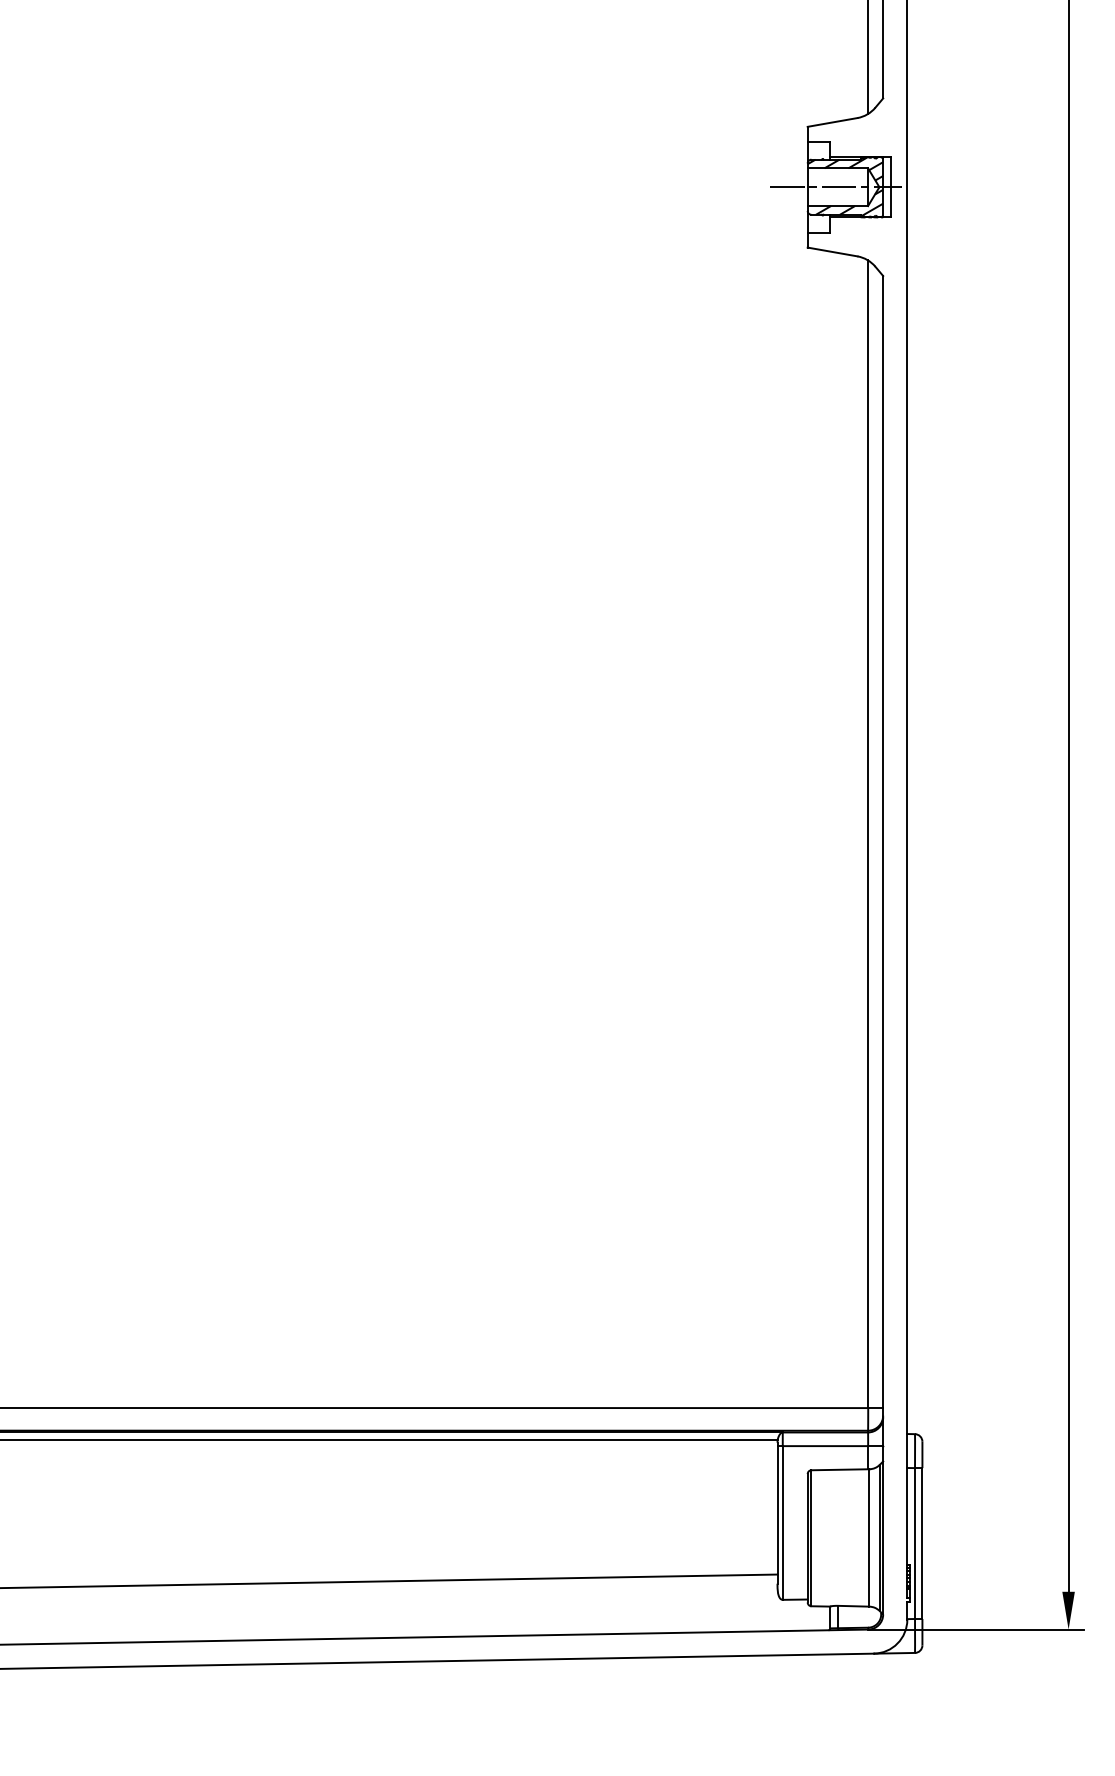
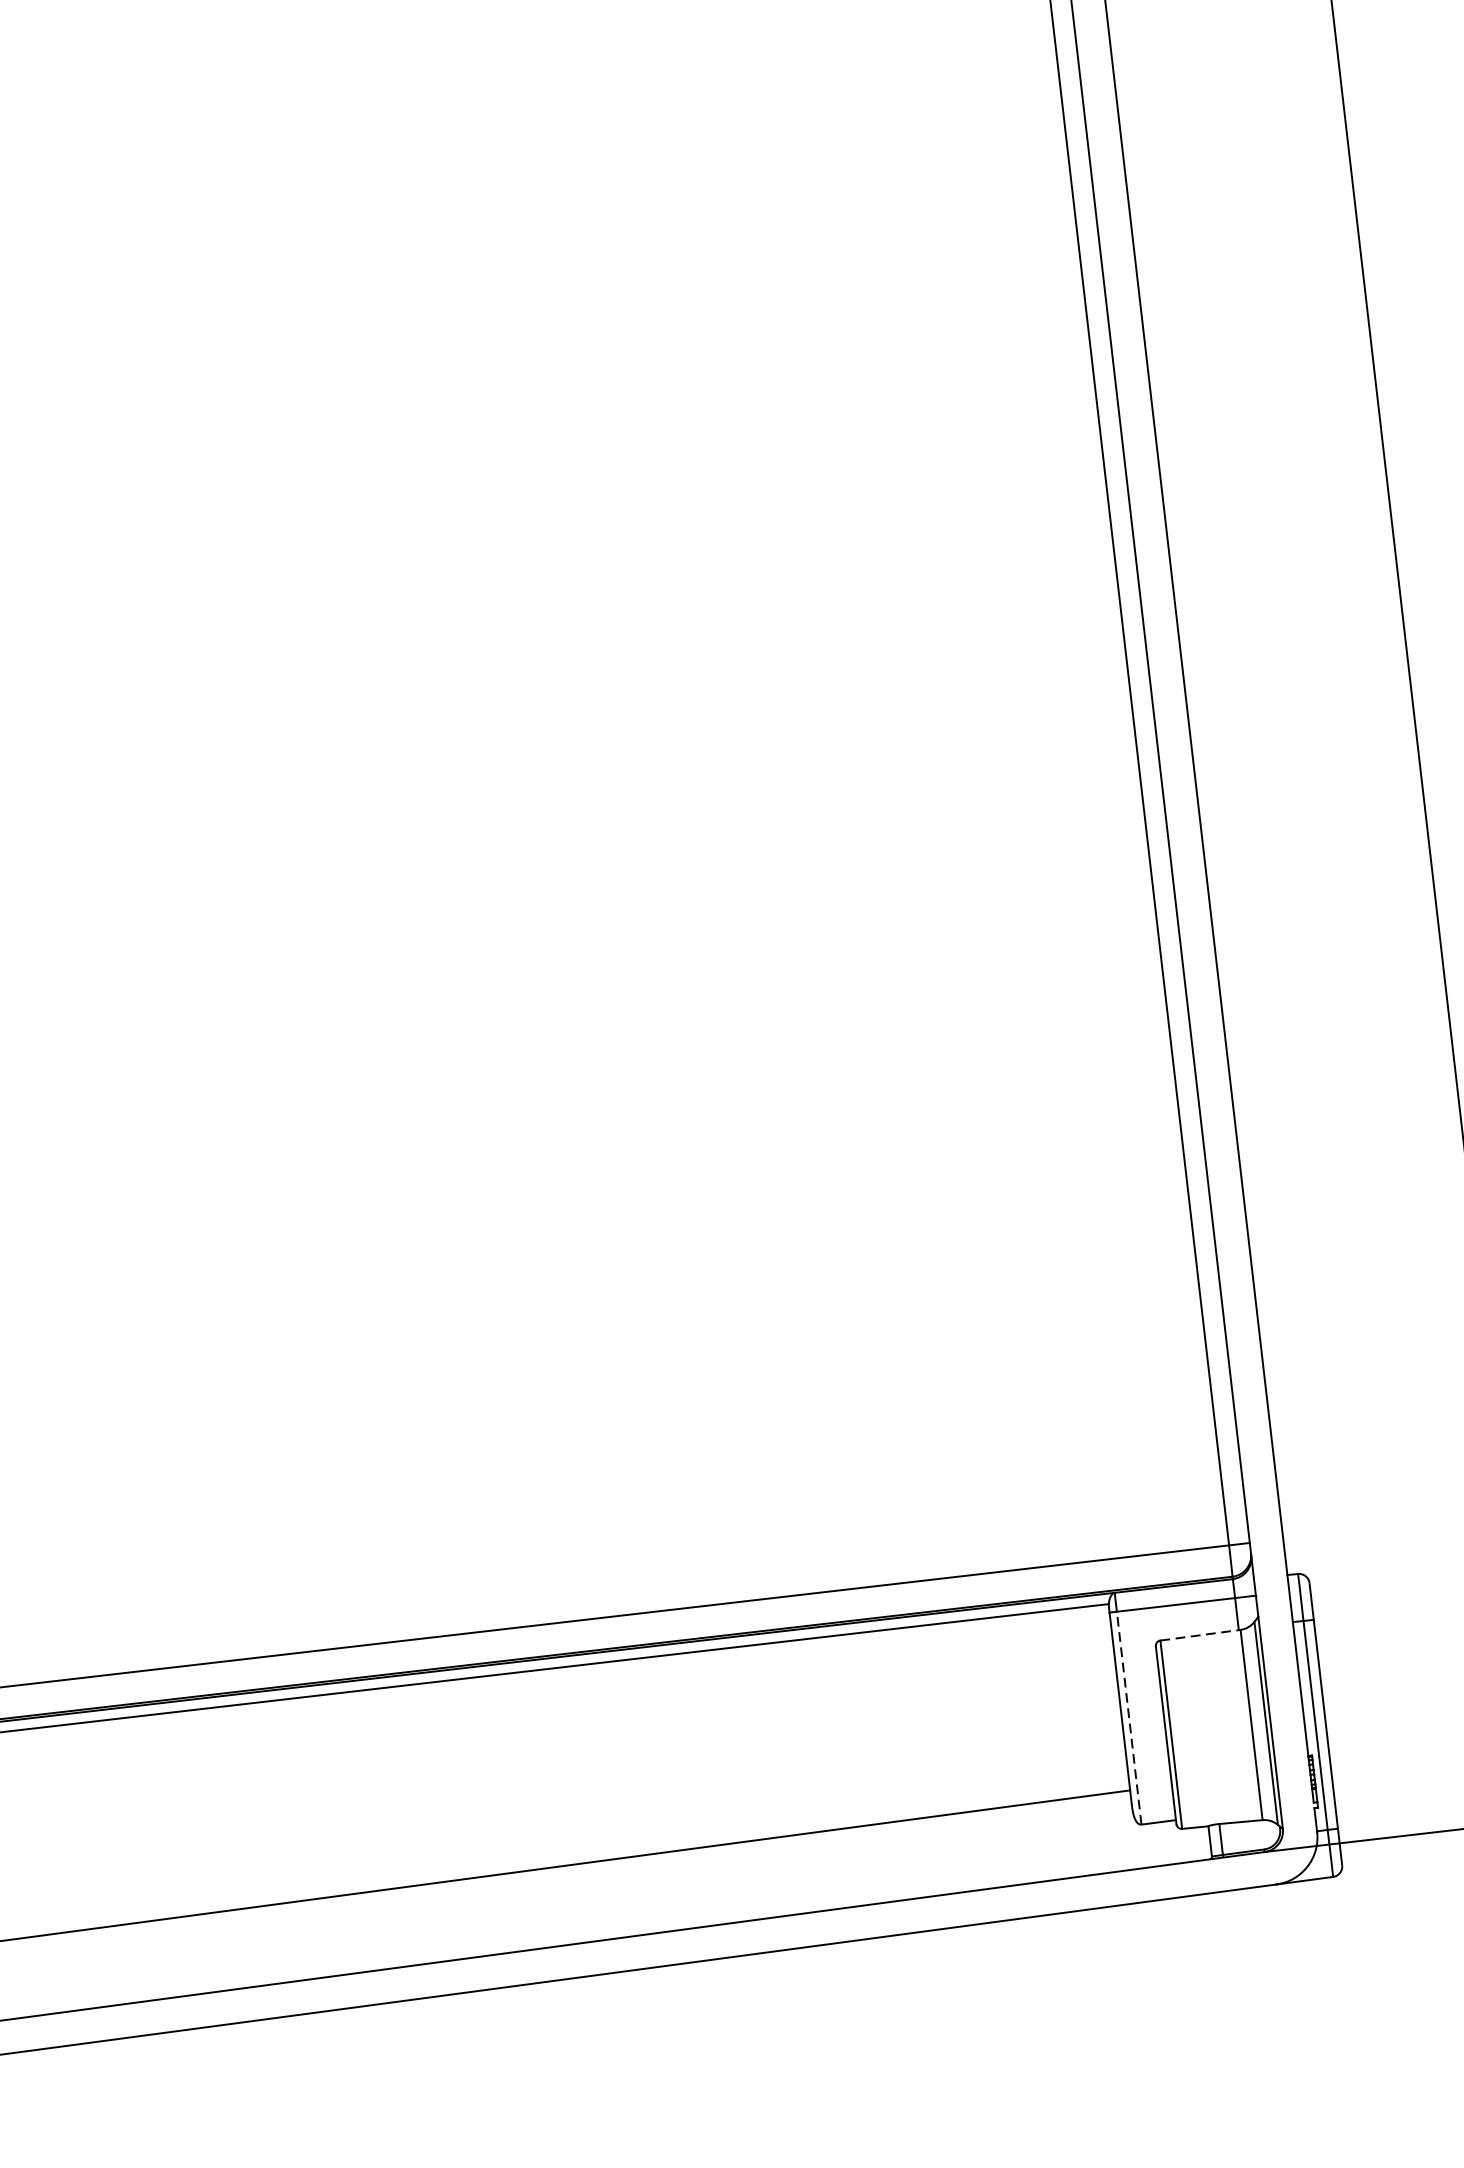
line: (840, 1469) -> (1200, 1634), solid -> dashed
line: (782, 1522) -> (1128, 1717), solid -> dashed

